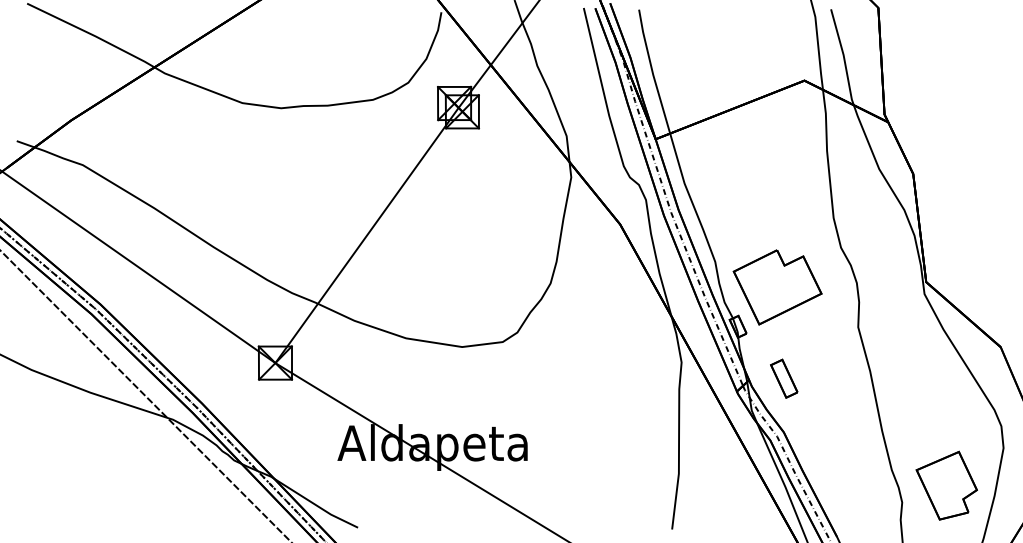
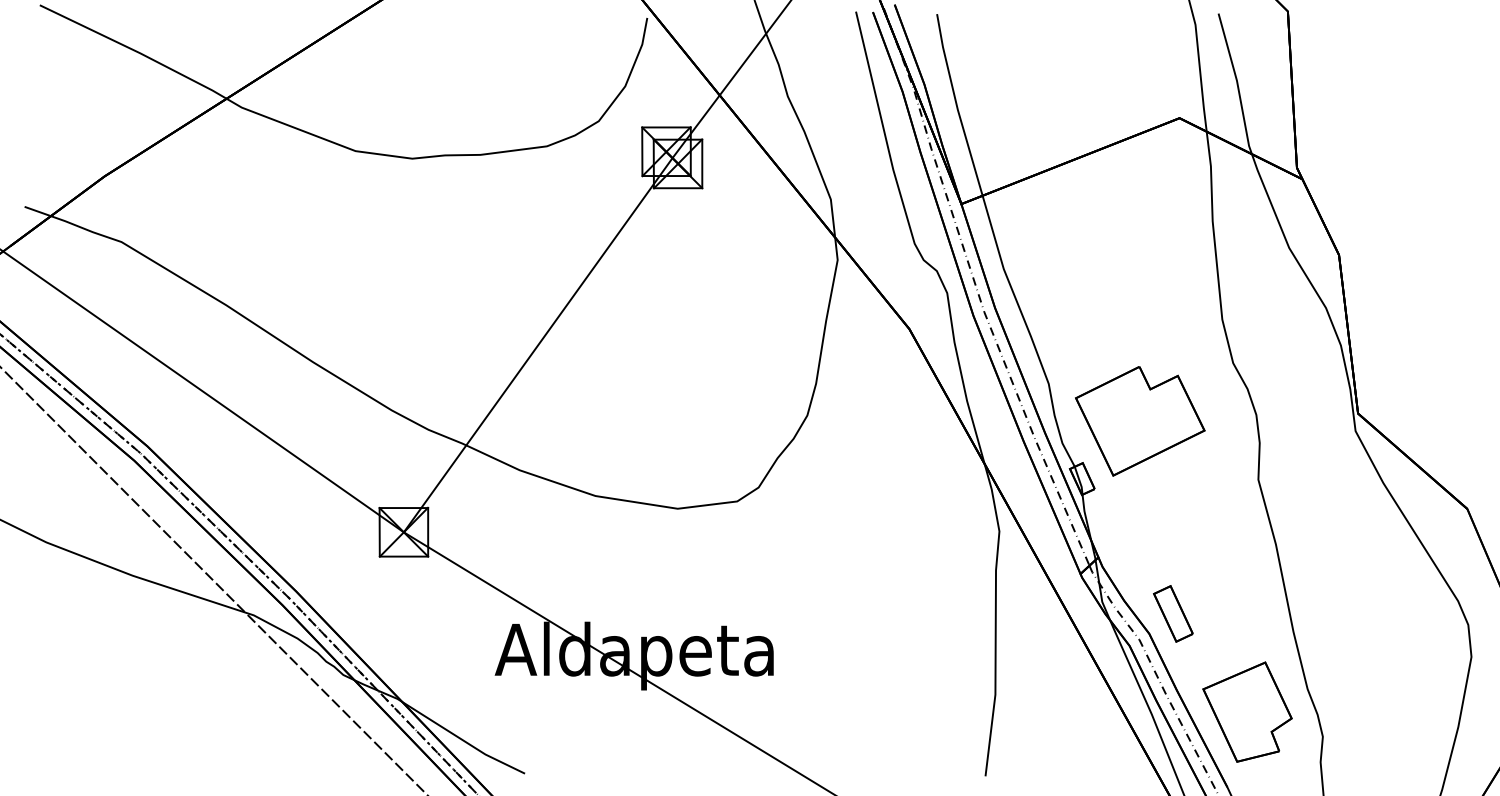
part: (784, 378) -> (1173, 613), moved
part: (946, 485) -> (1247, 711), moved

